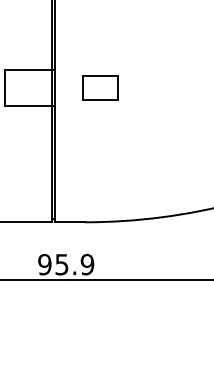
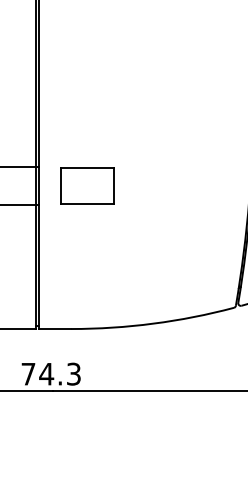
part: (100, 87) -> (87, 185), size x1.43
text: (65, 264) -> (50, 373), 95.9 -> 74.3

